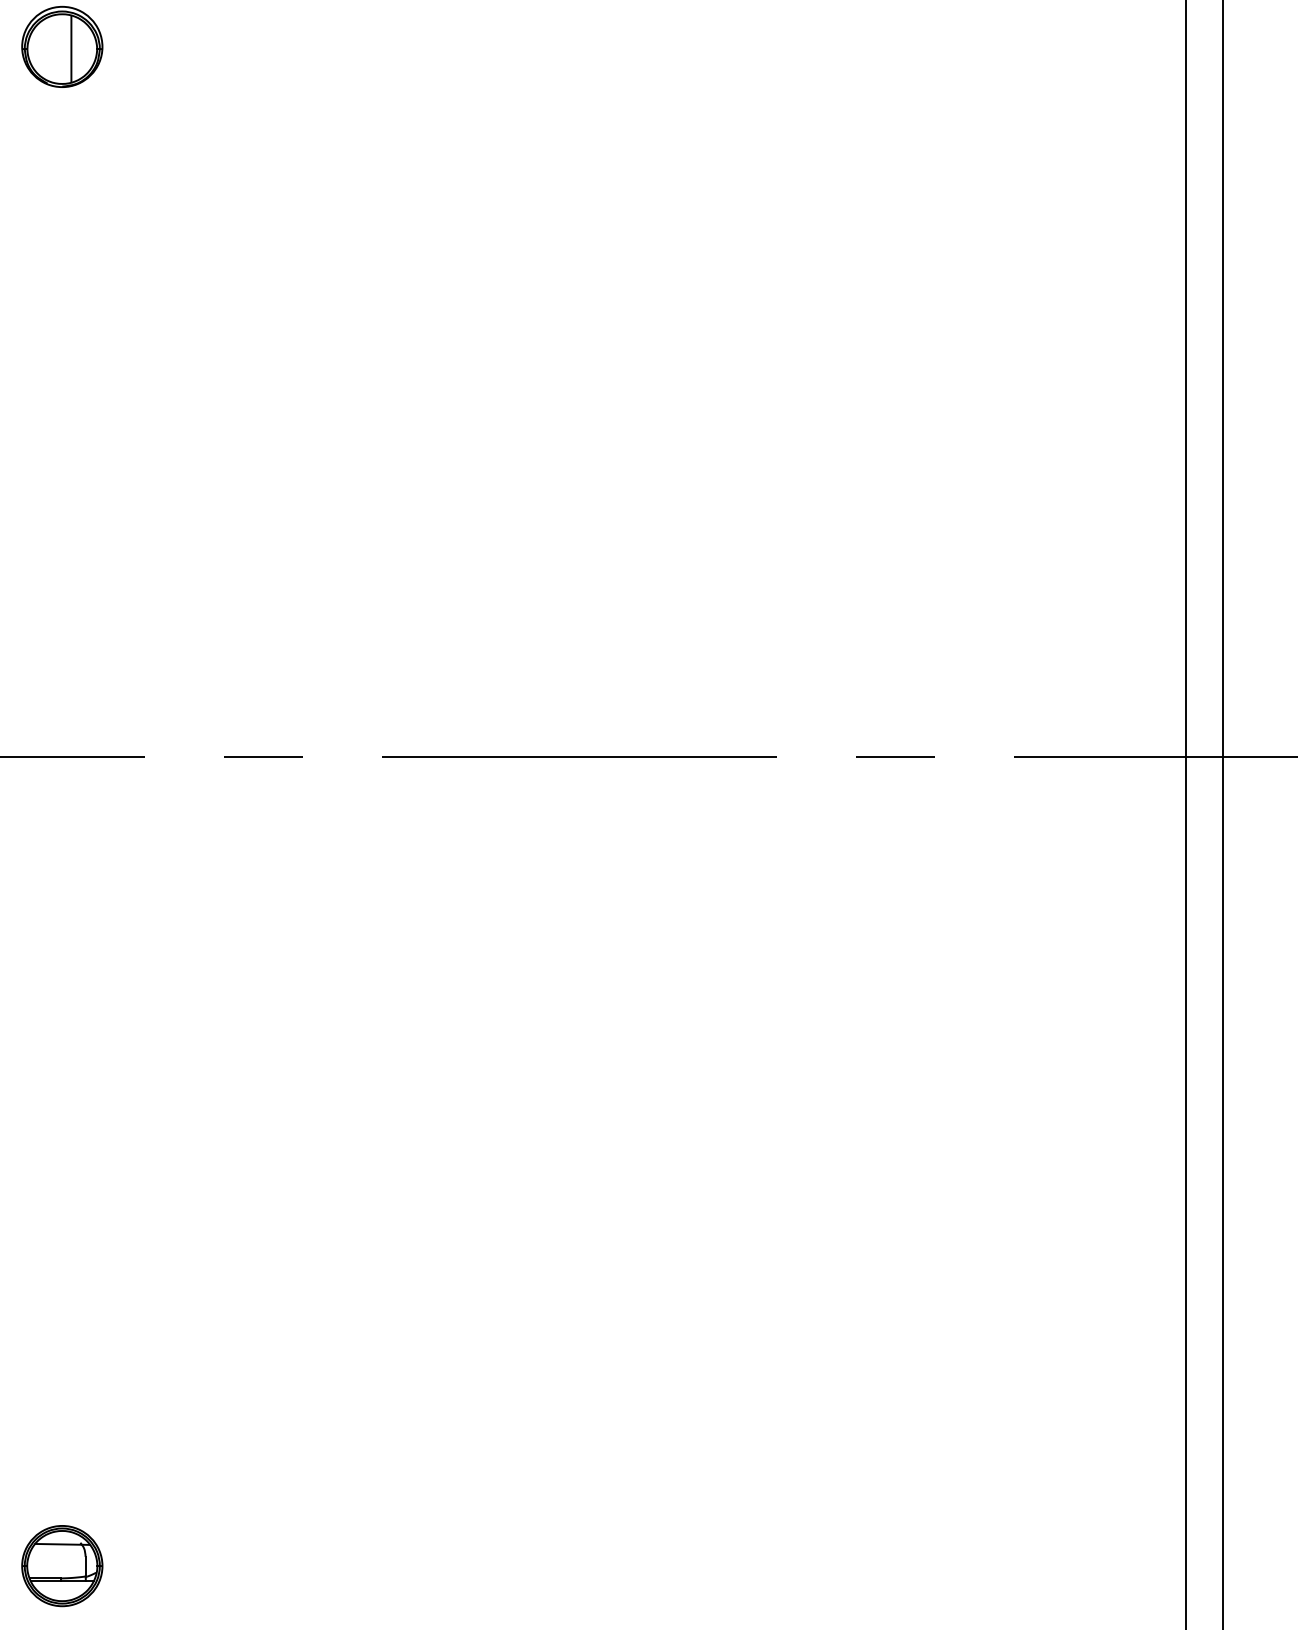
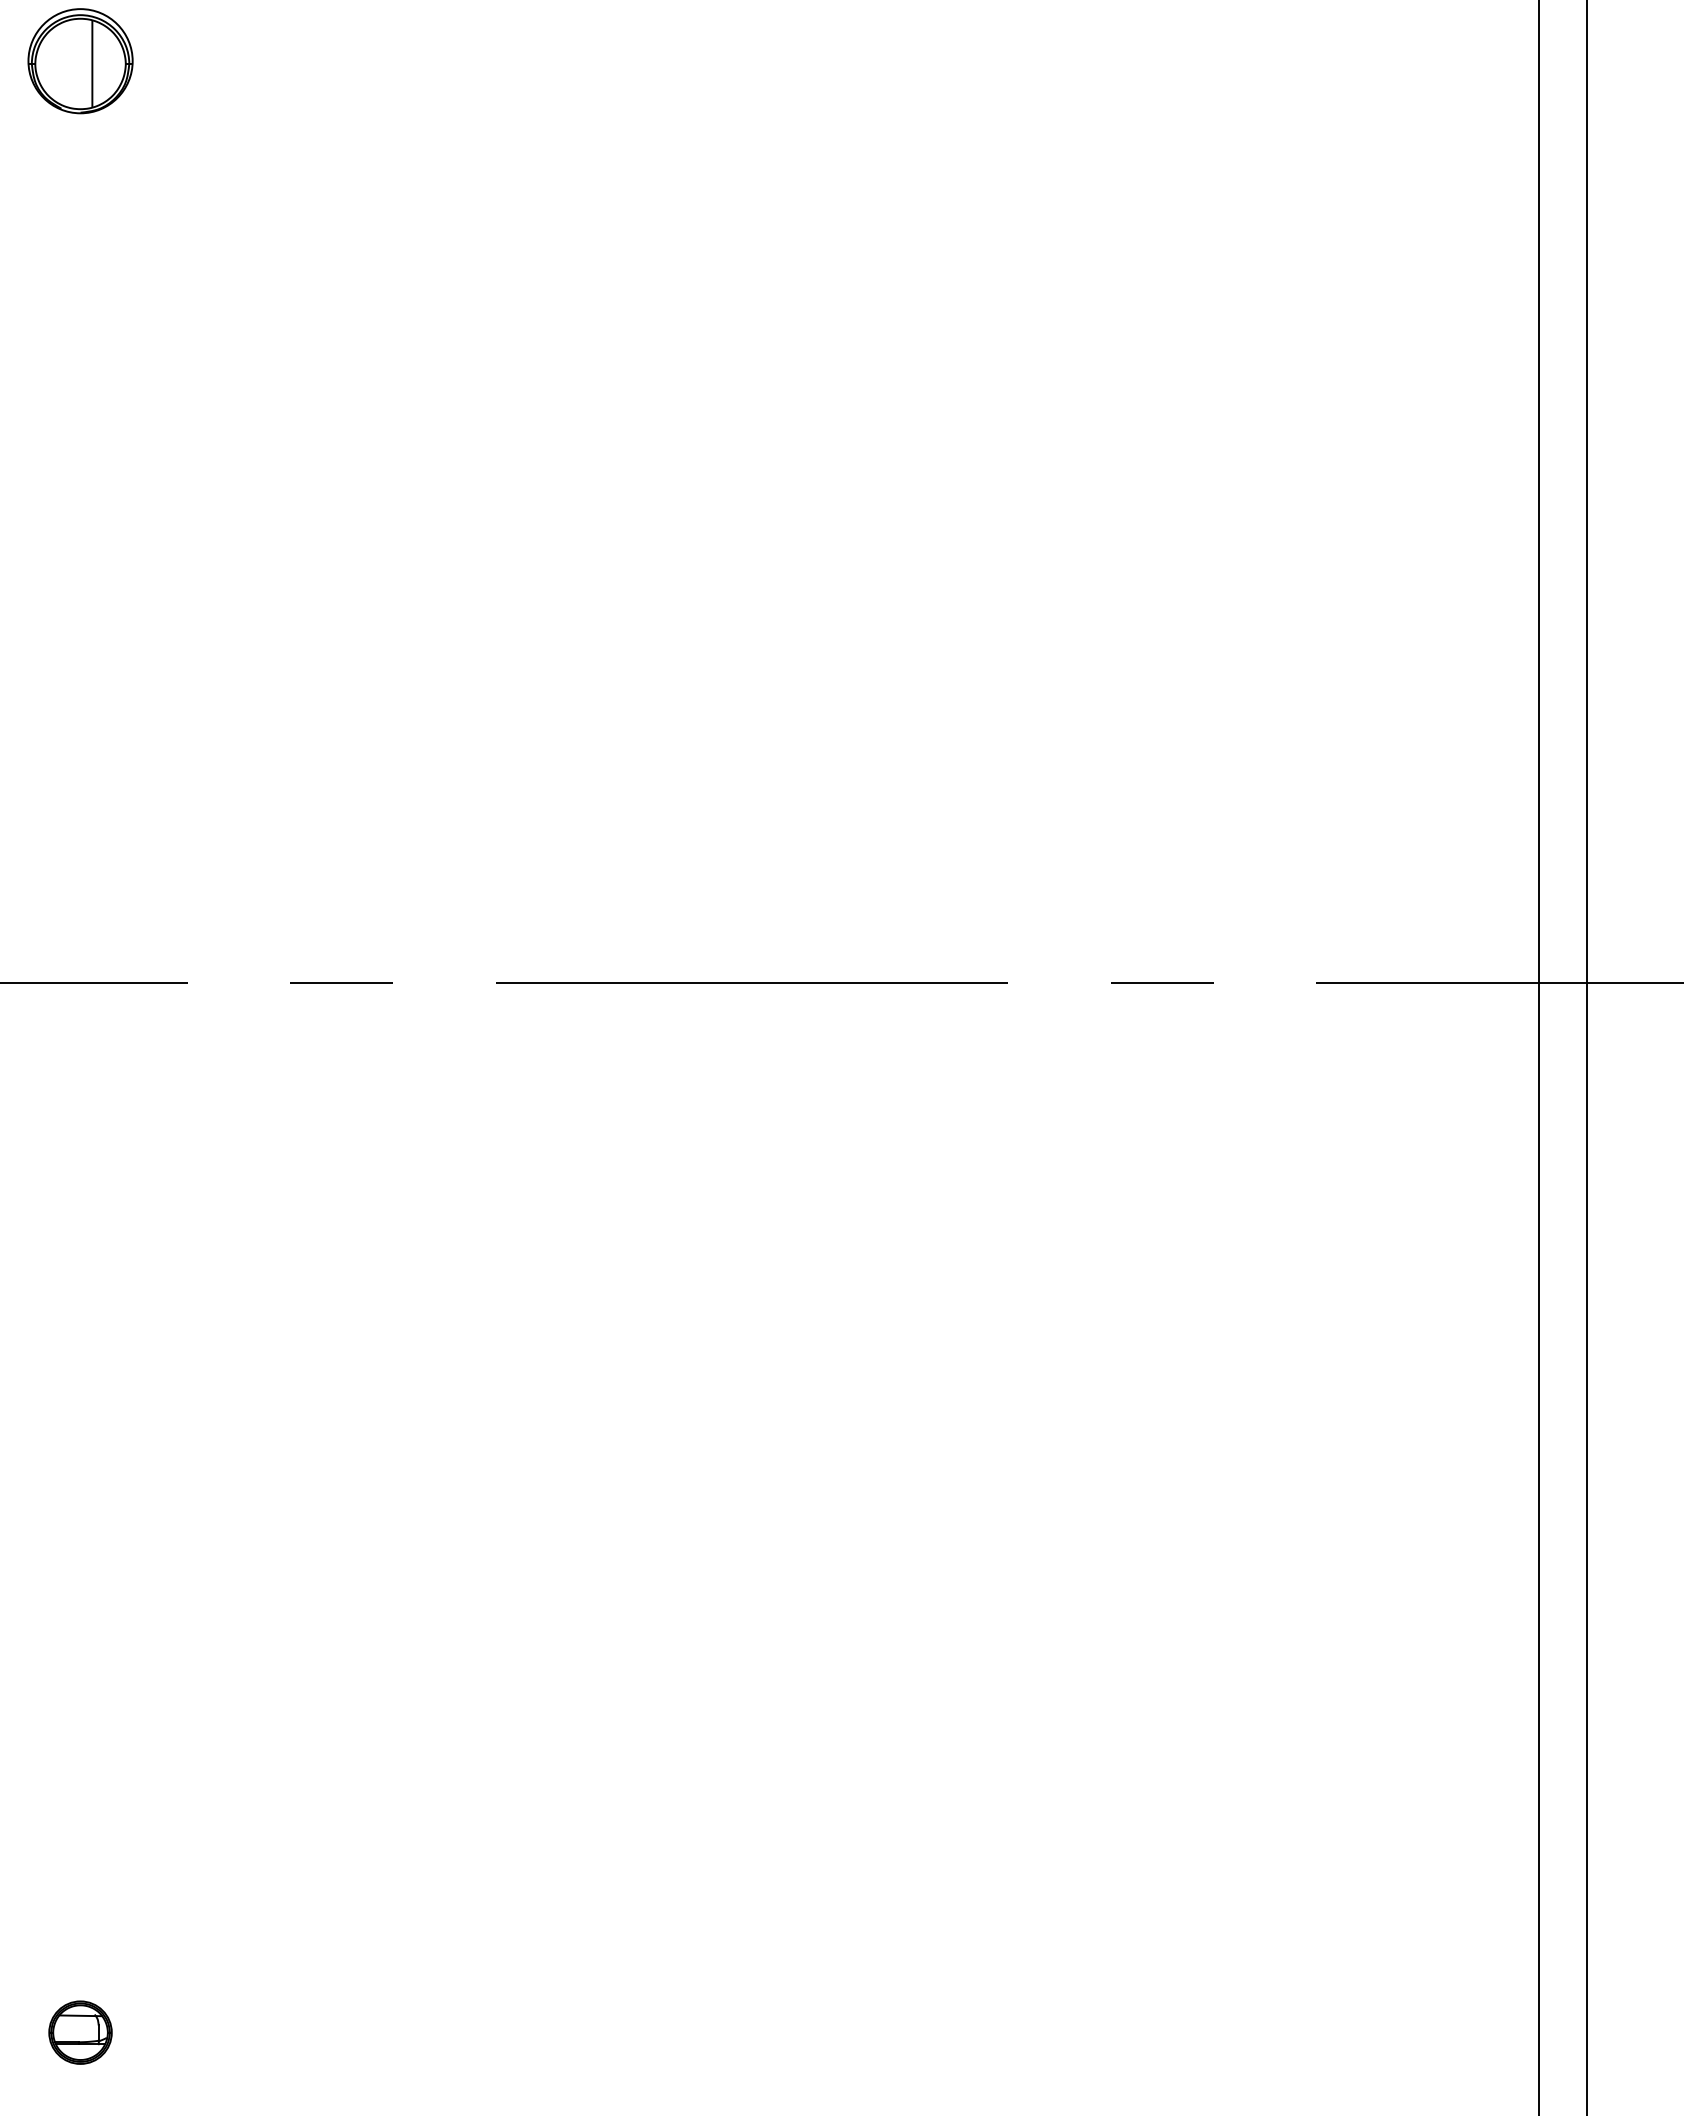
part: (62, 1565) -> (80, 2032), size x0.6

